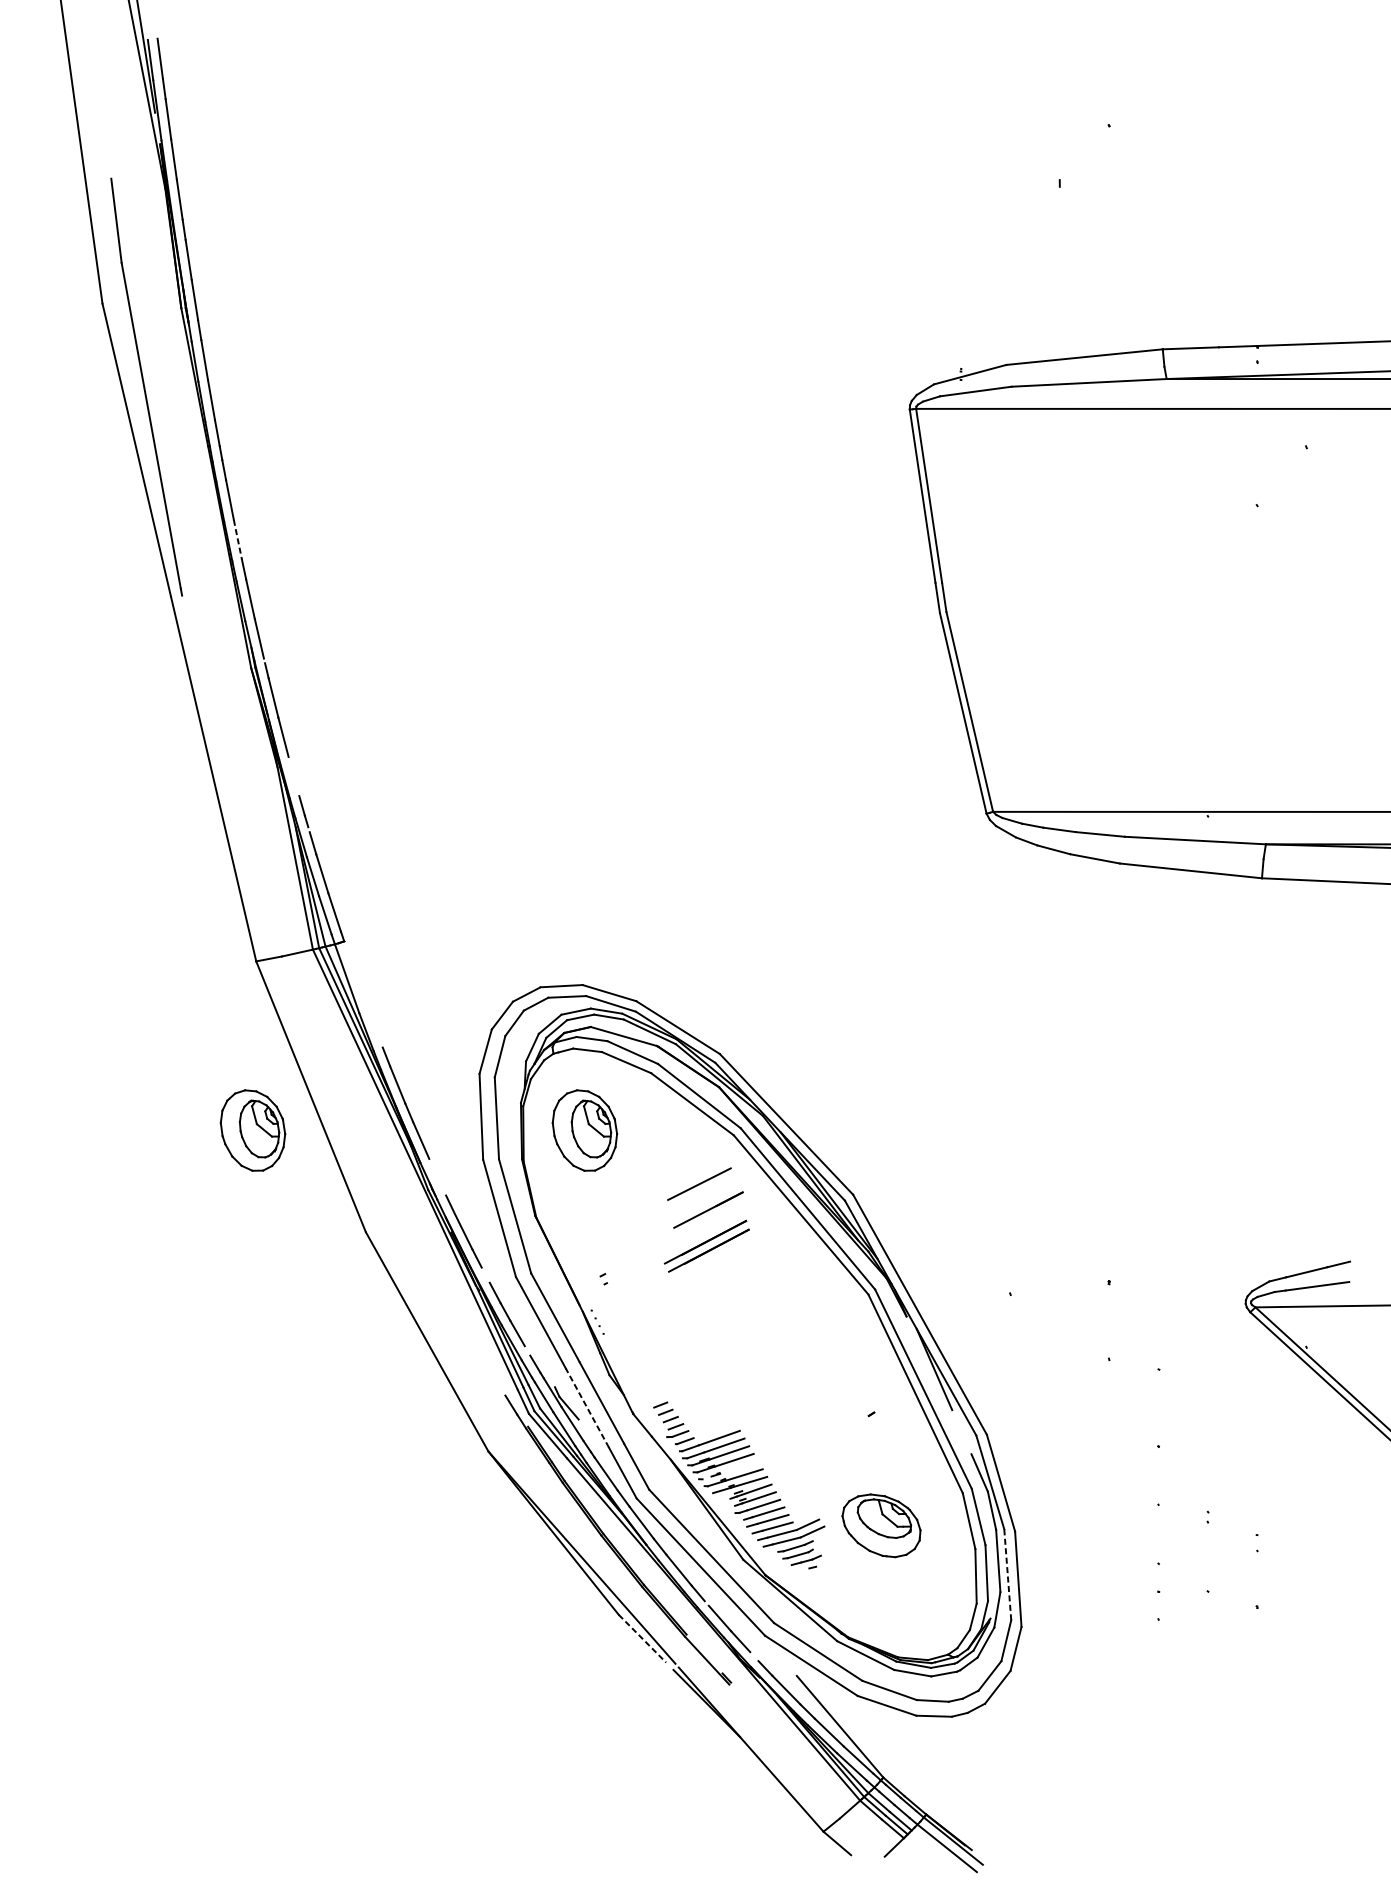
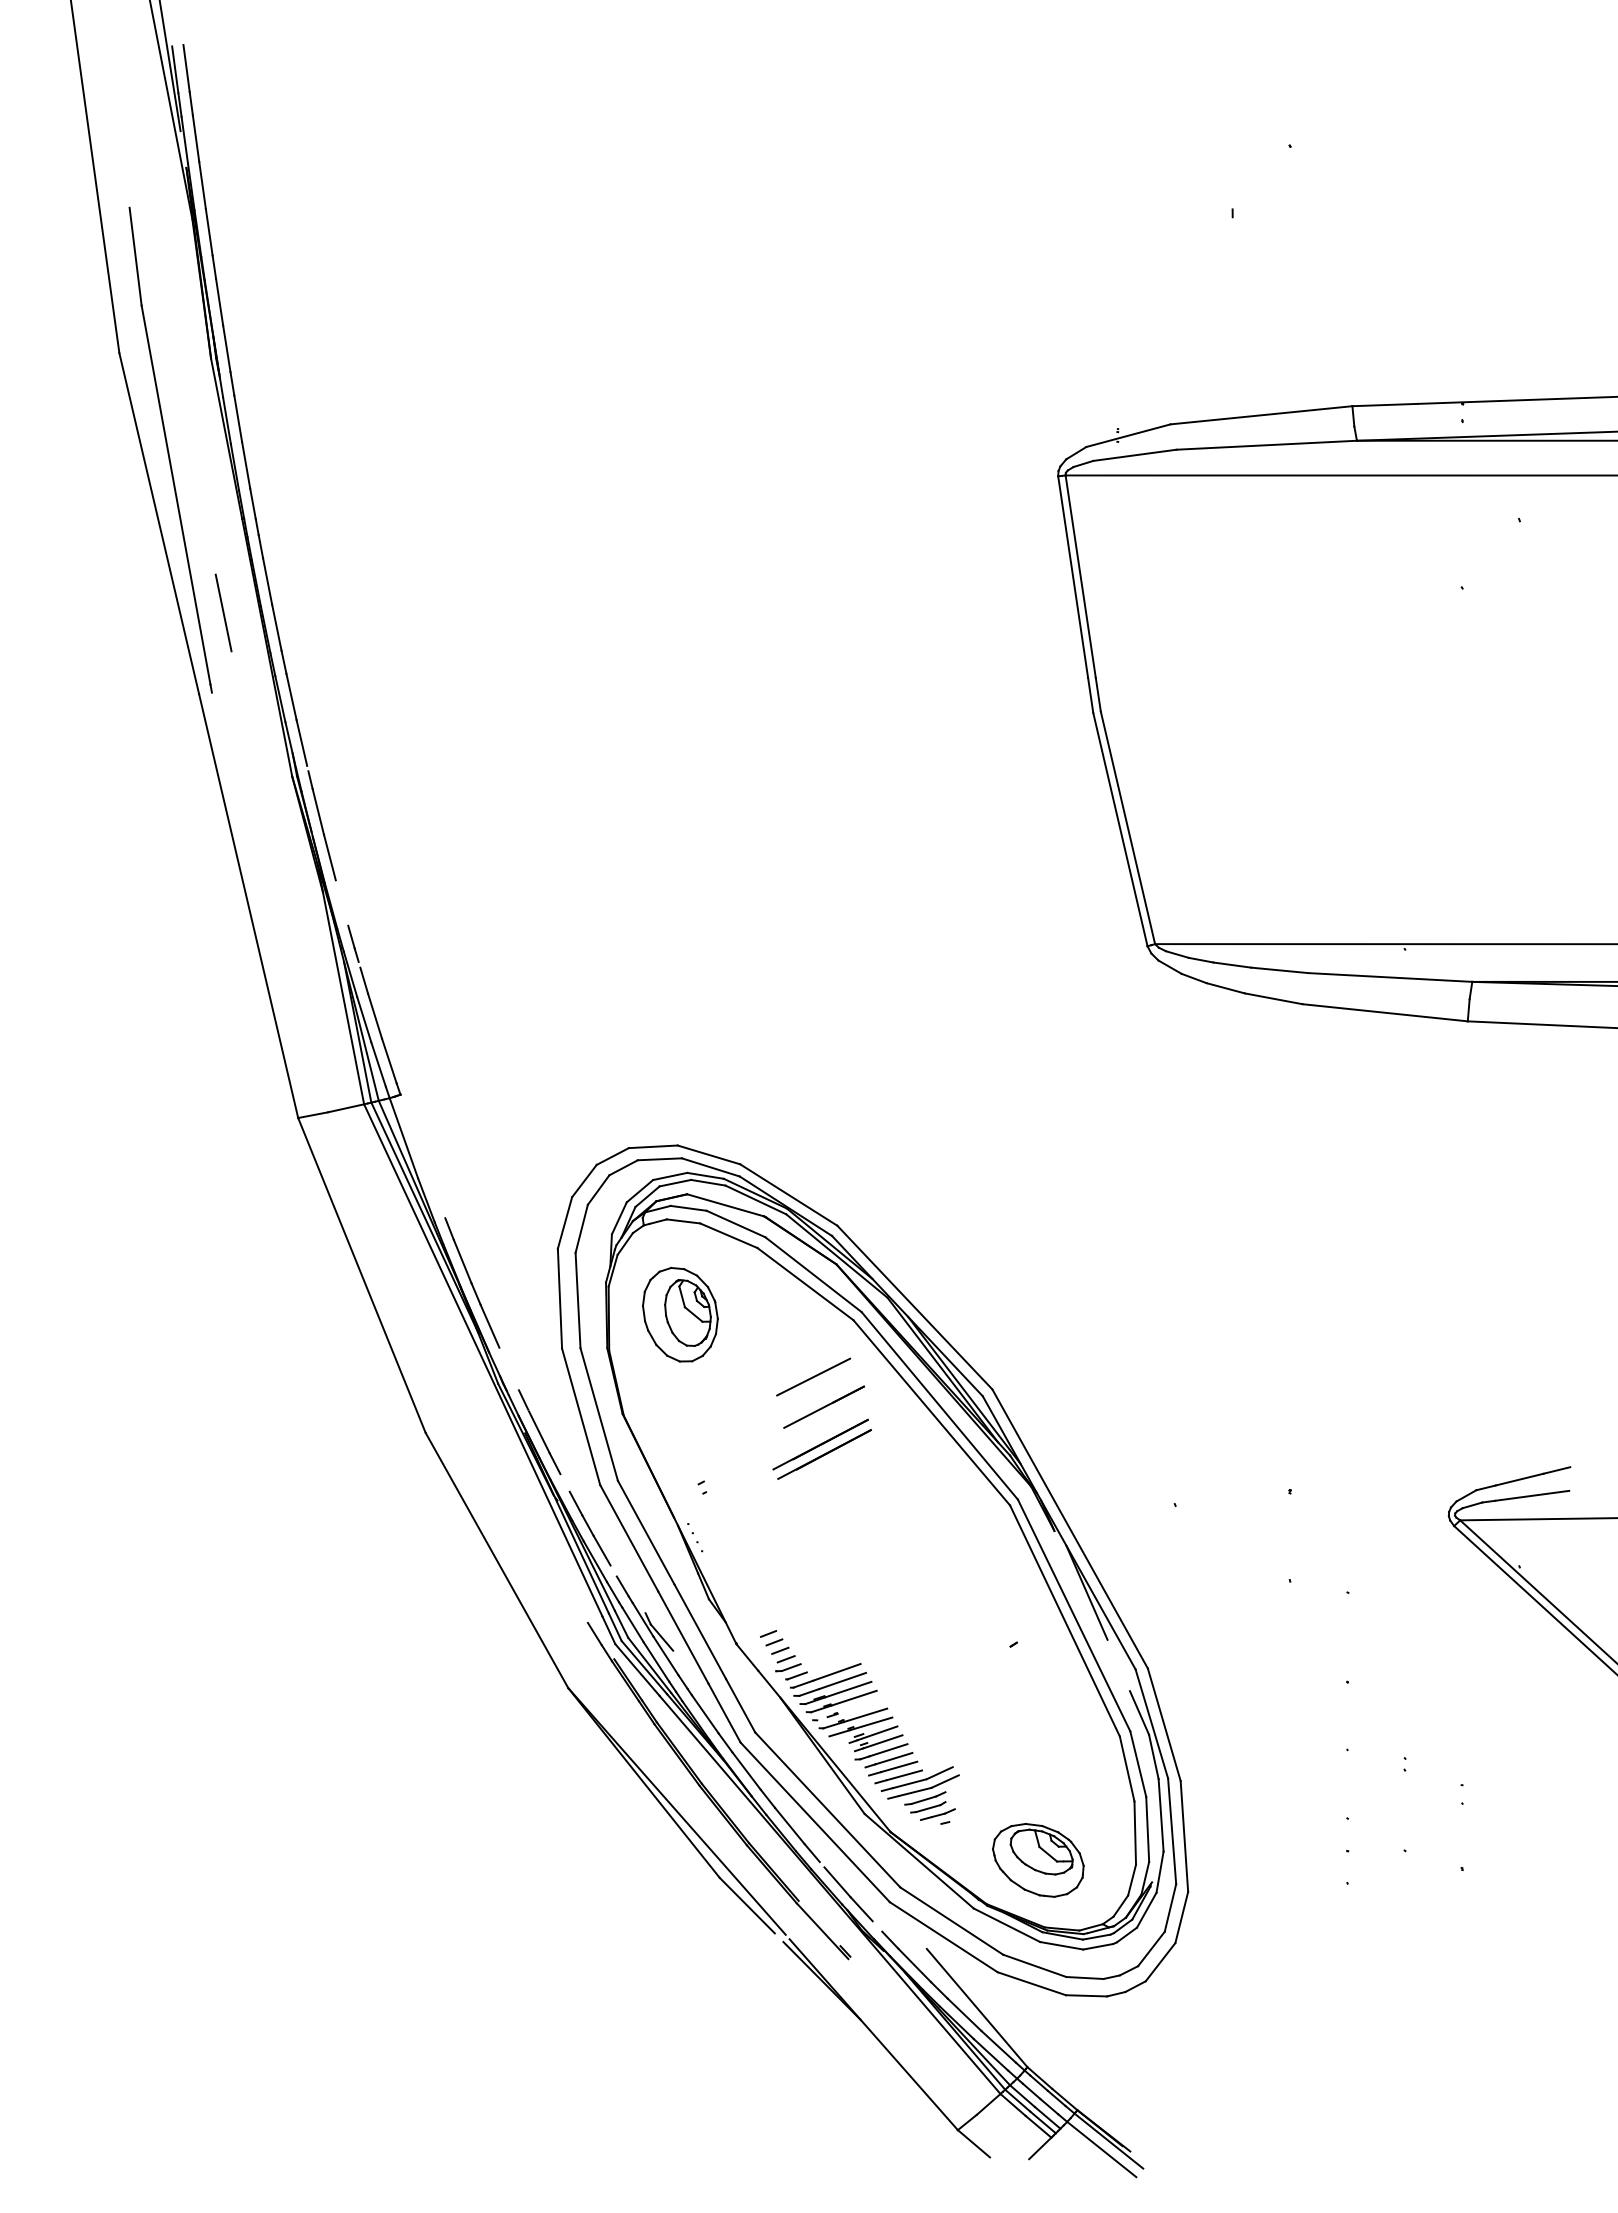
line: (192, 526) -> (223, 612), added
line: (237, 539) -> (276, 627), dashed -> solid
part: (253, 1130) -> (294, 1314), removed
line: (587, 1408) -> (683, 1637), dashed -> solid
part: (881, 1525) -> (1038, 1860), moved
line: (1008, 1574) -> (1172, 1830), dashed -> solid
line: (642, 1638) -> (747, 1905), dashed -> solid

